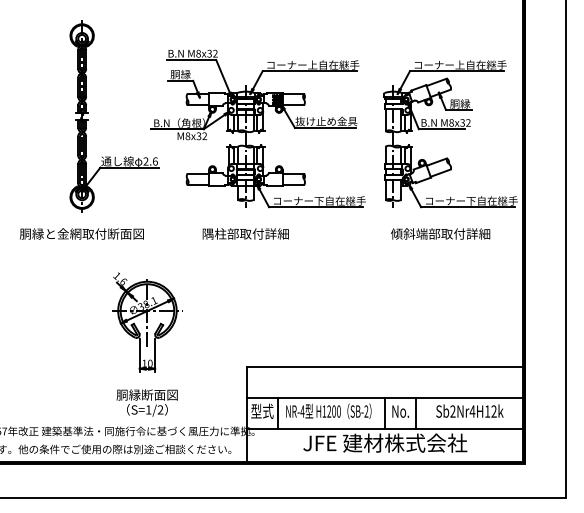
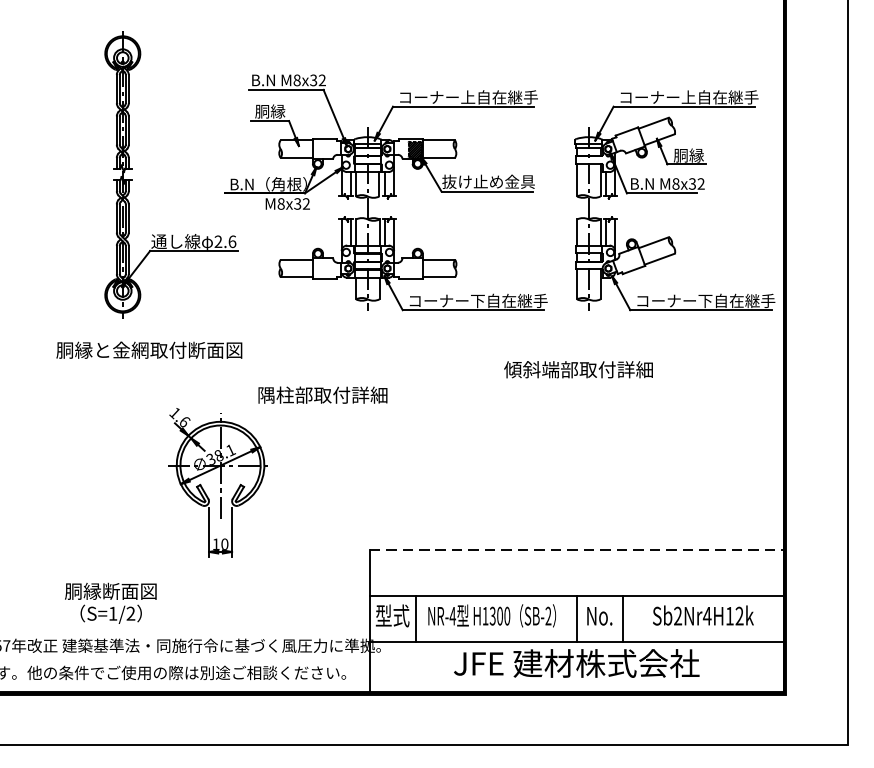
text: (81, 233) -> (148, 349), moved
text: (245, 233) -> (322, 394), moved
text: (440, 233) -> (578, 369), moved
line: (385, 367) -> (576, 550), solid -> dashed
text: (146, 402) -> (109, 602), moved
text: (329, 411) -> (493, 616), H1200 -> H1300

